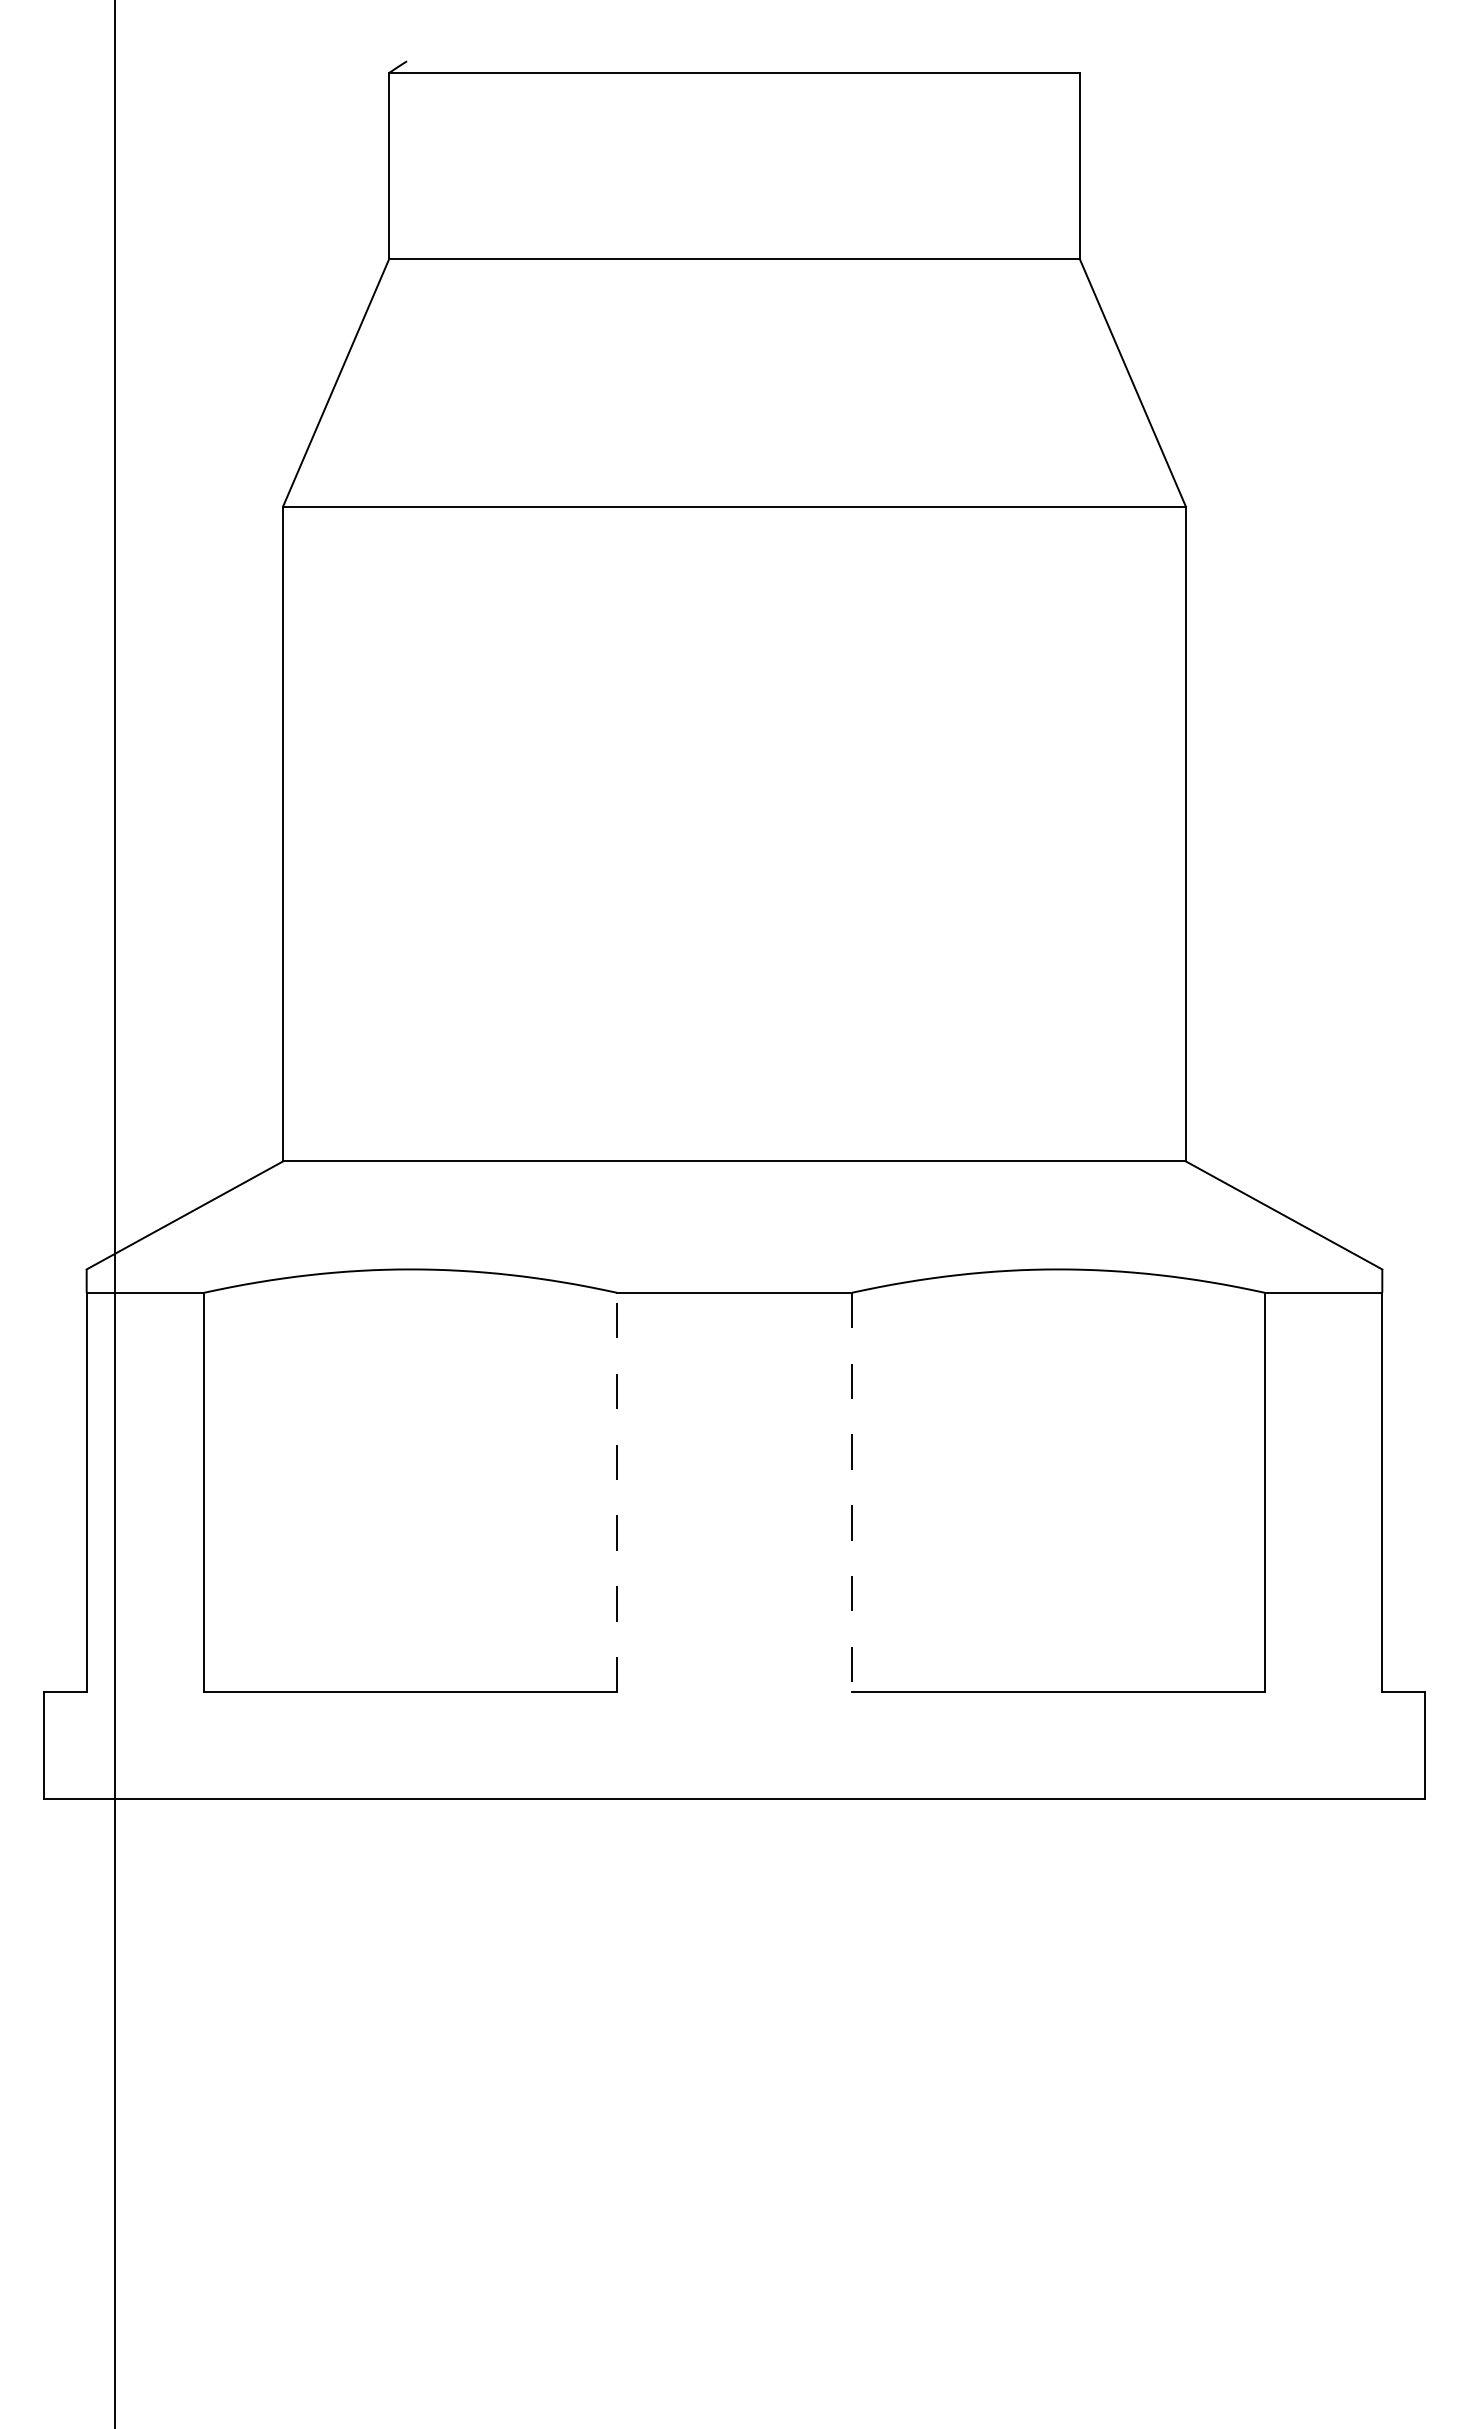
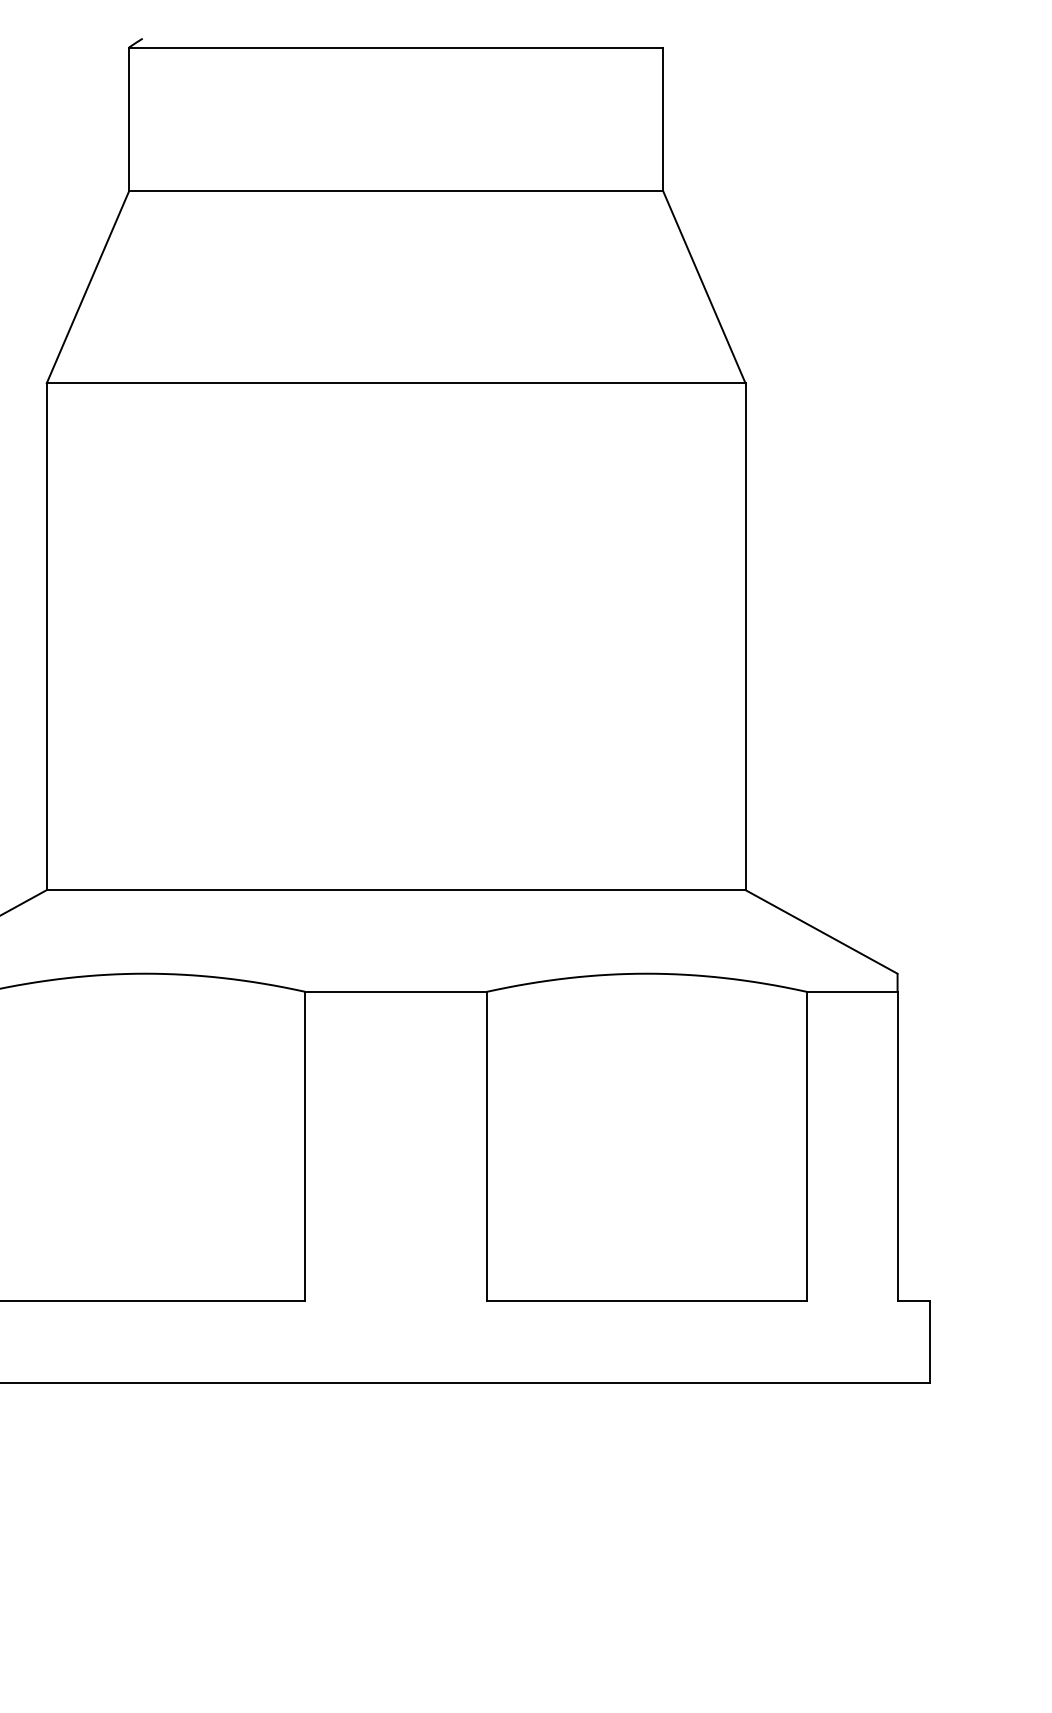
line: (617, 1492) -> (305, 1146), dashed -> solid
line: (851, 1492) -> (486, 1146), dashed -> solid

